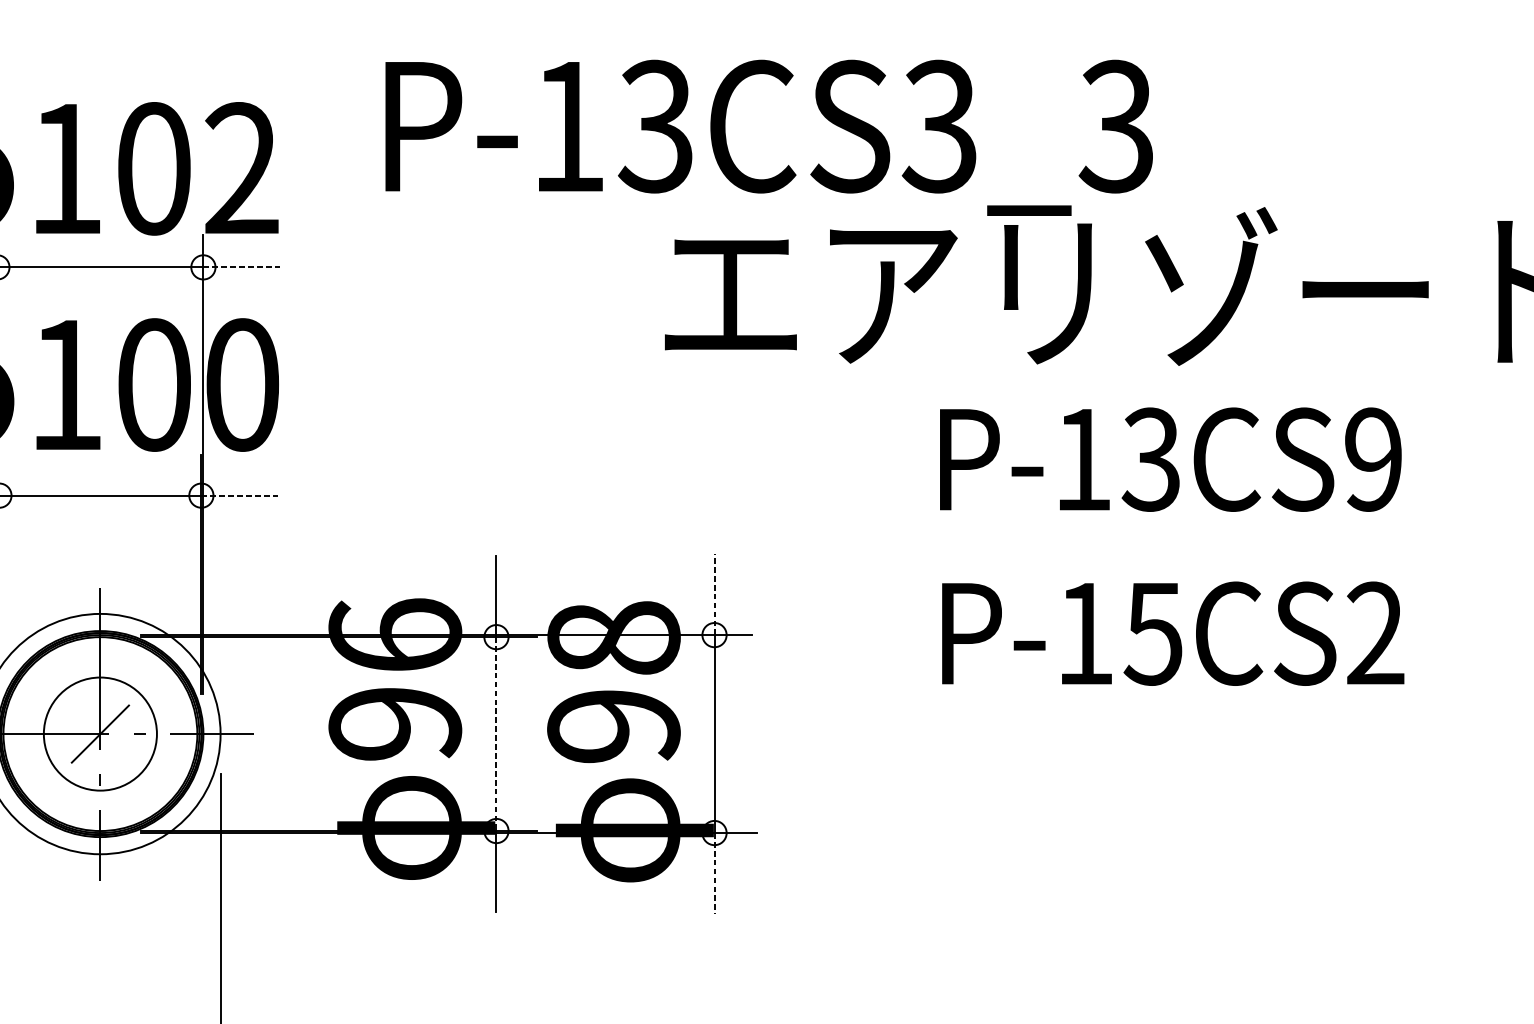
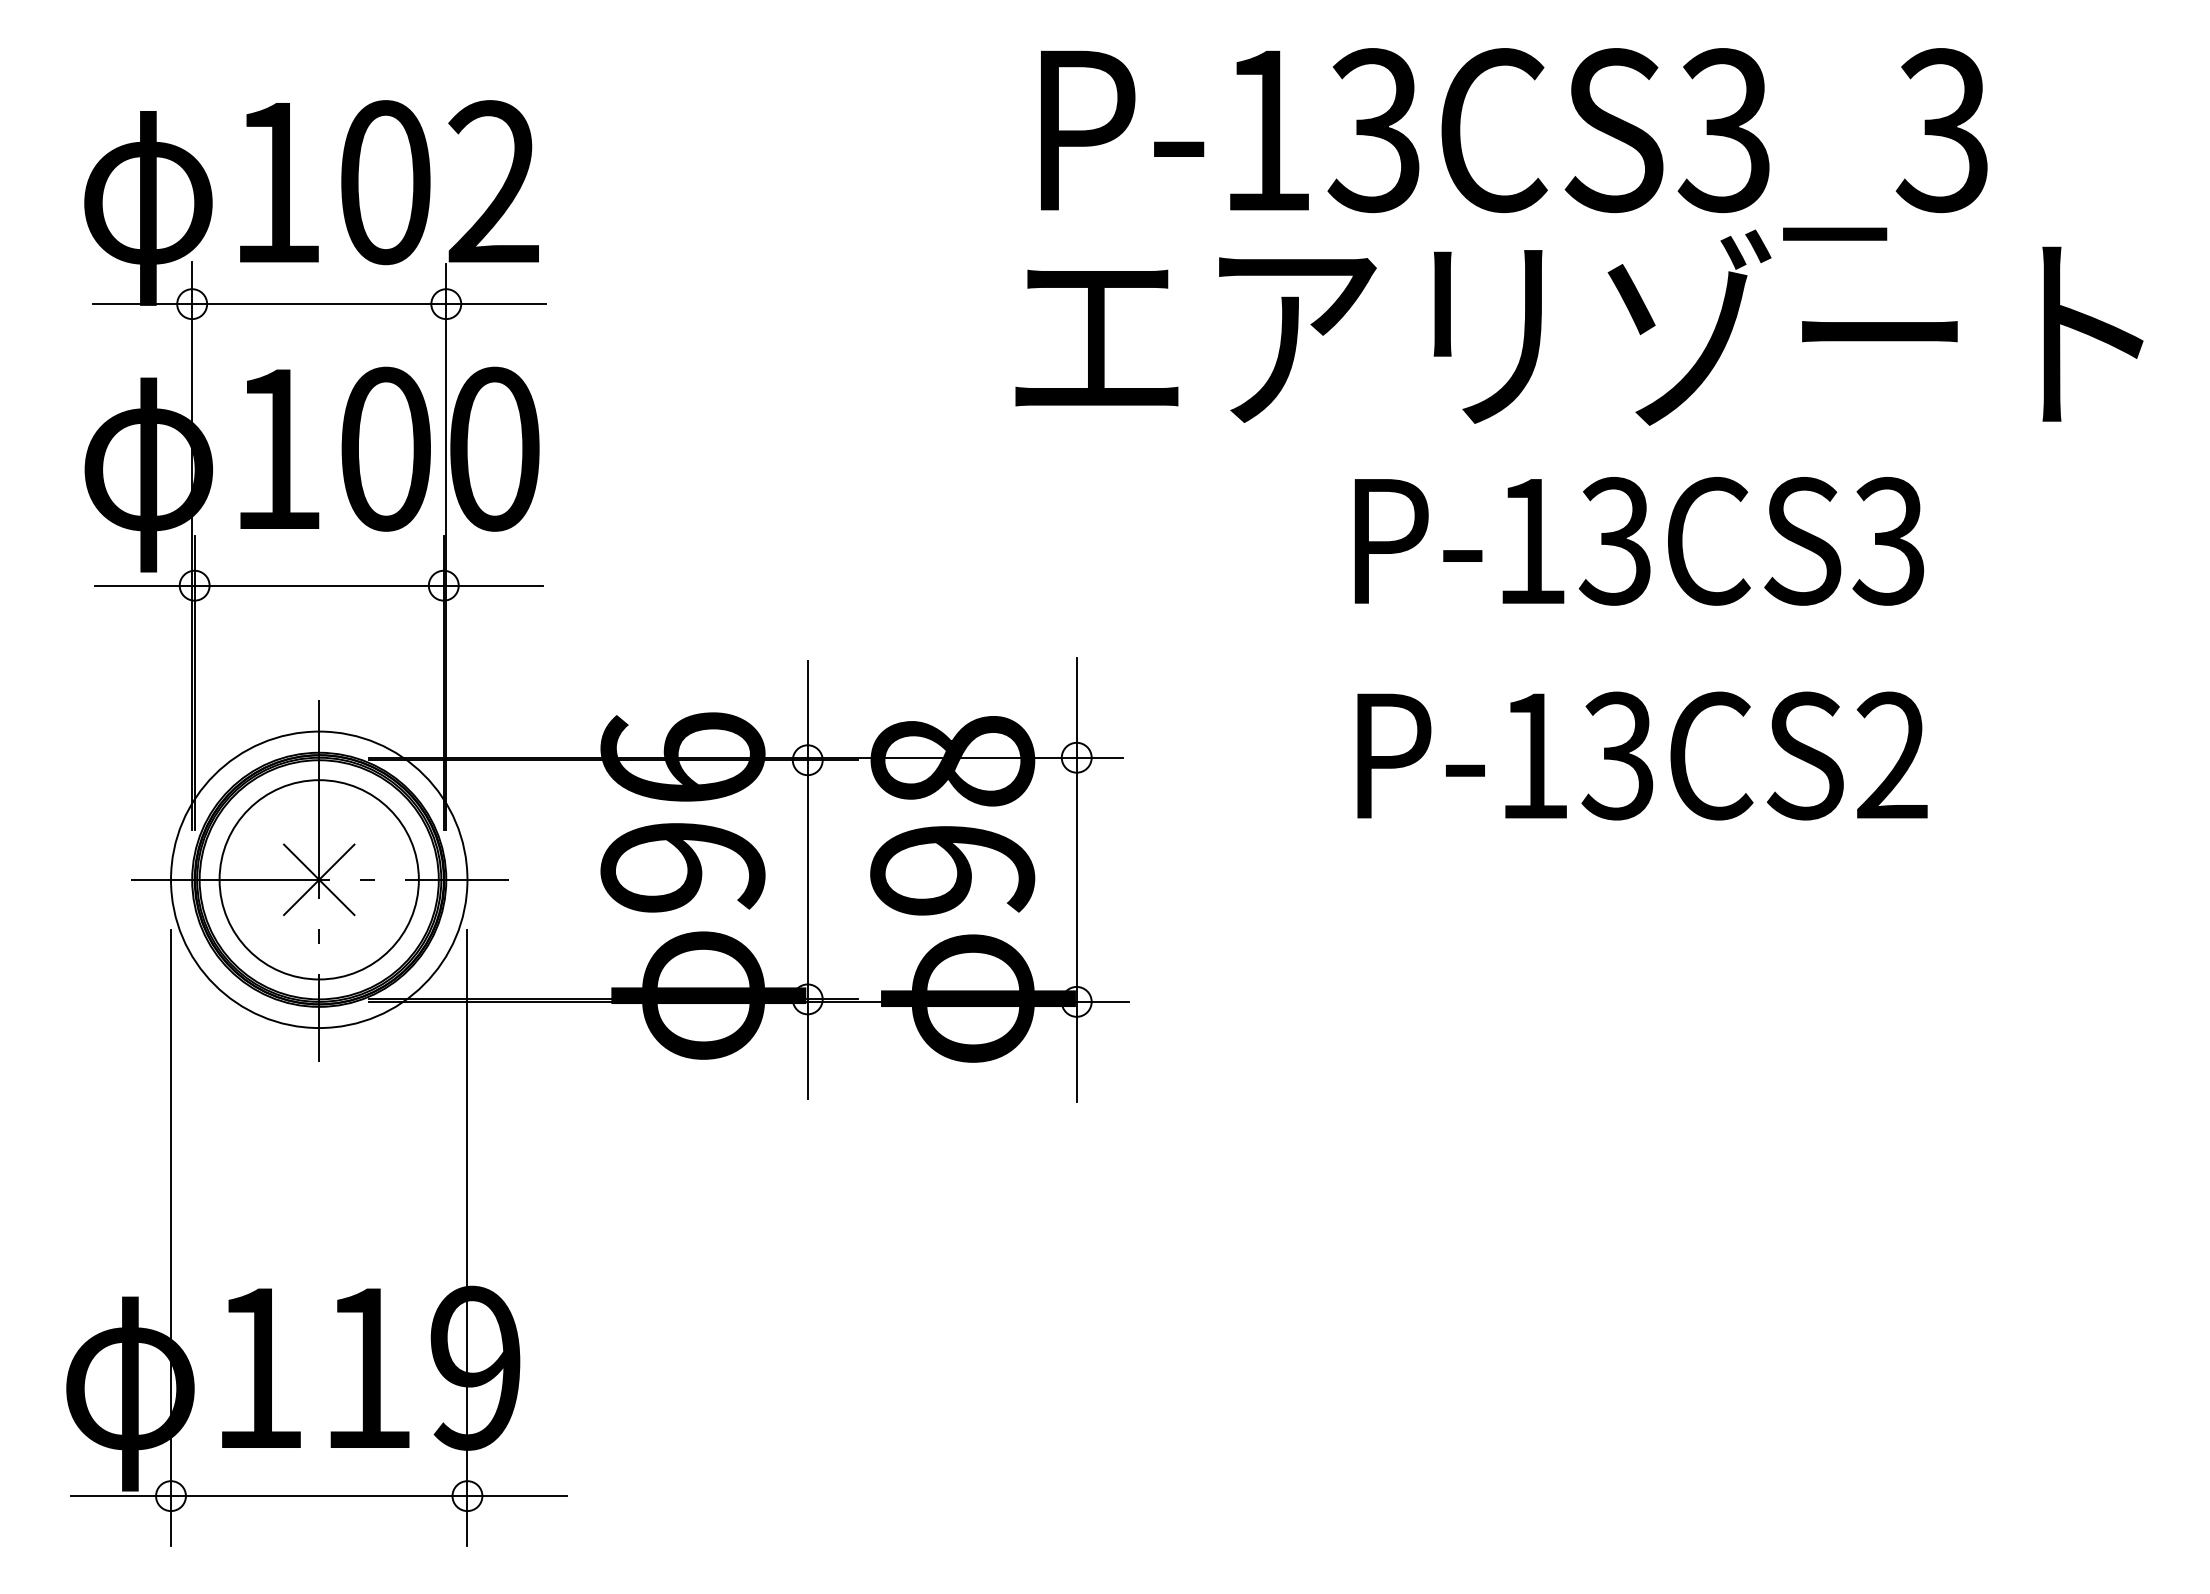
text: (769, 137) -> (1514, 144), moved
line: (244, 267) -> (496, 304), dashed -> solid
text: (1372, 459) -> (1888, 541), P-13CS9 -> P-13CS3
line: (241, 495) -> (493, 585), dashed -> solid
line: (714, 594) -> (1076, 707), dashed -> solid
text: (1152, 633) -> (1617, 755), P-15CS2 -> P-13CS2
circle: (99, 733) -> (318, 879), size x1.43
line: (100, 733) -> (319, 879), added
line: (496, 733) -> (807, 879), dashed -> solid
line: (714, 873) -> (1076, 1051), dashed -> solid

